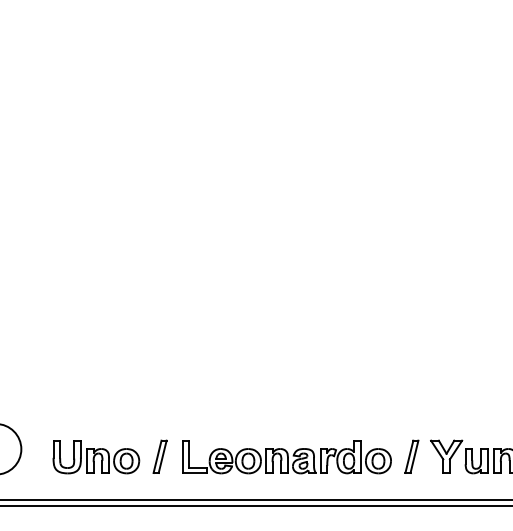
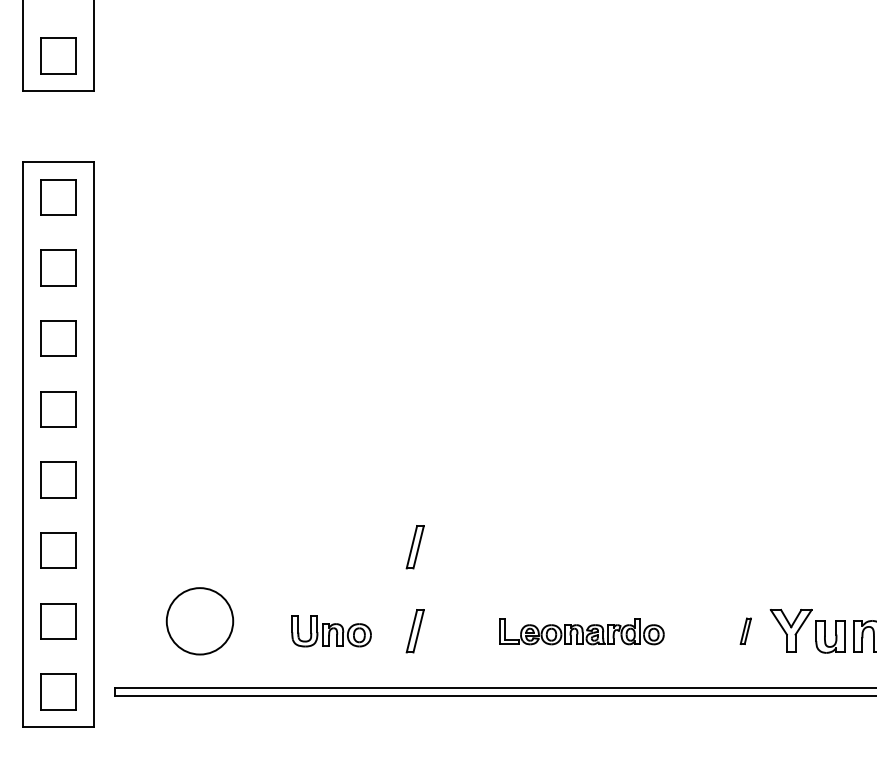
part: (159, 393) -> (414, 547), added
part: (96, 457) -> (331, 631), size x0.7
part: (286, 457) -> (581, 631), size x0.6
part: (411, 457) -> (745, 631), size x0.6

